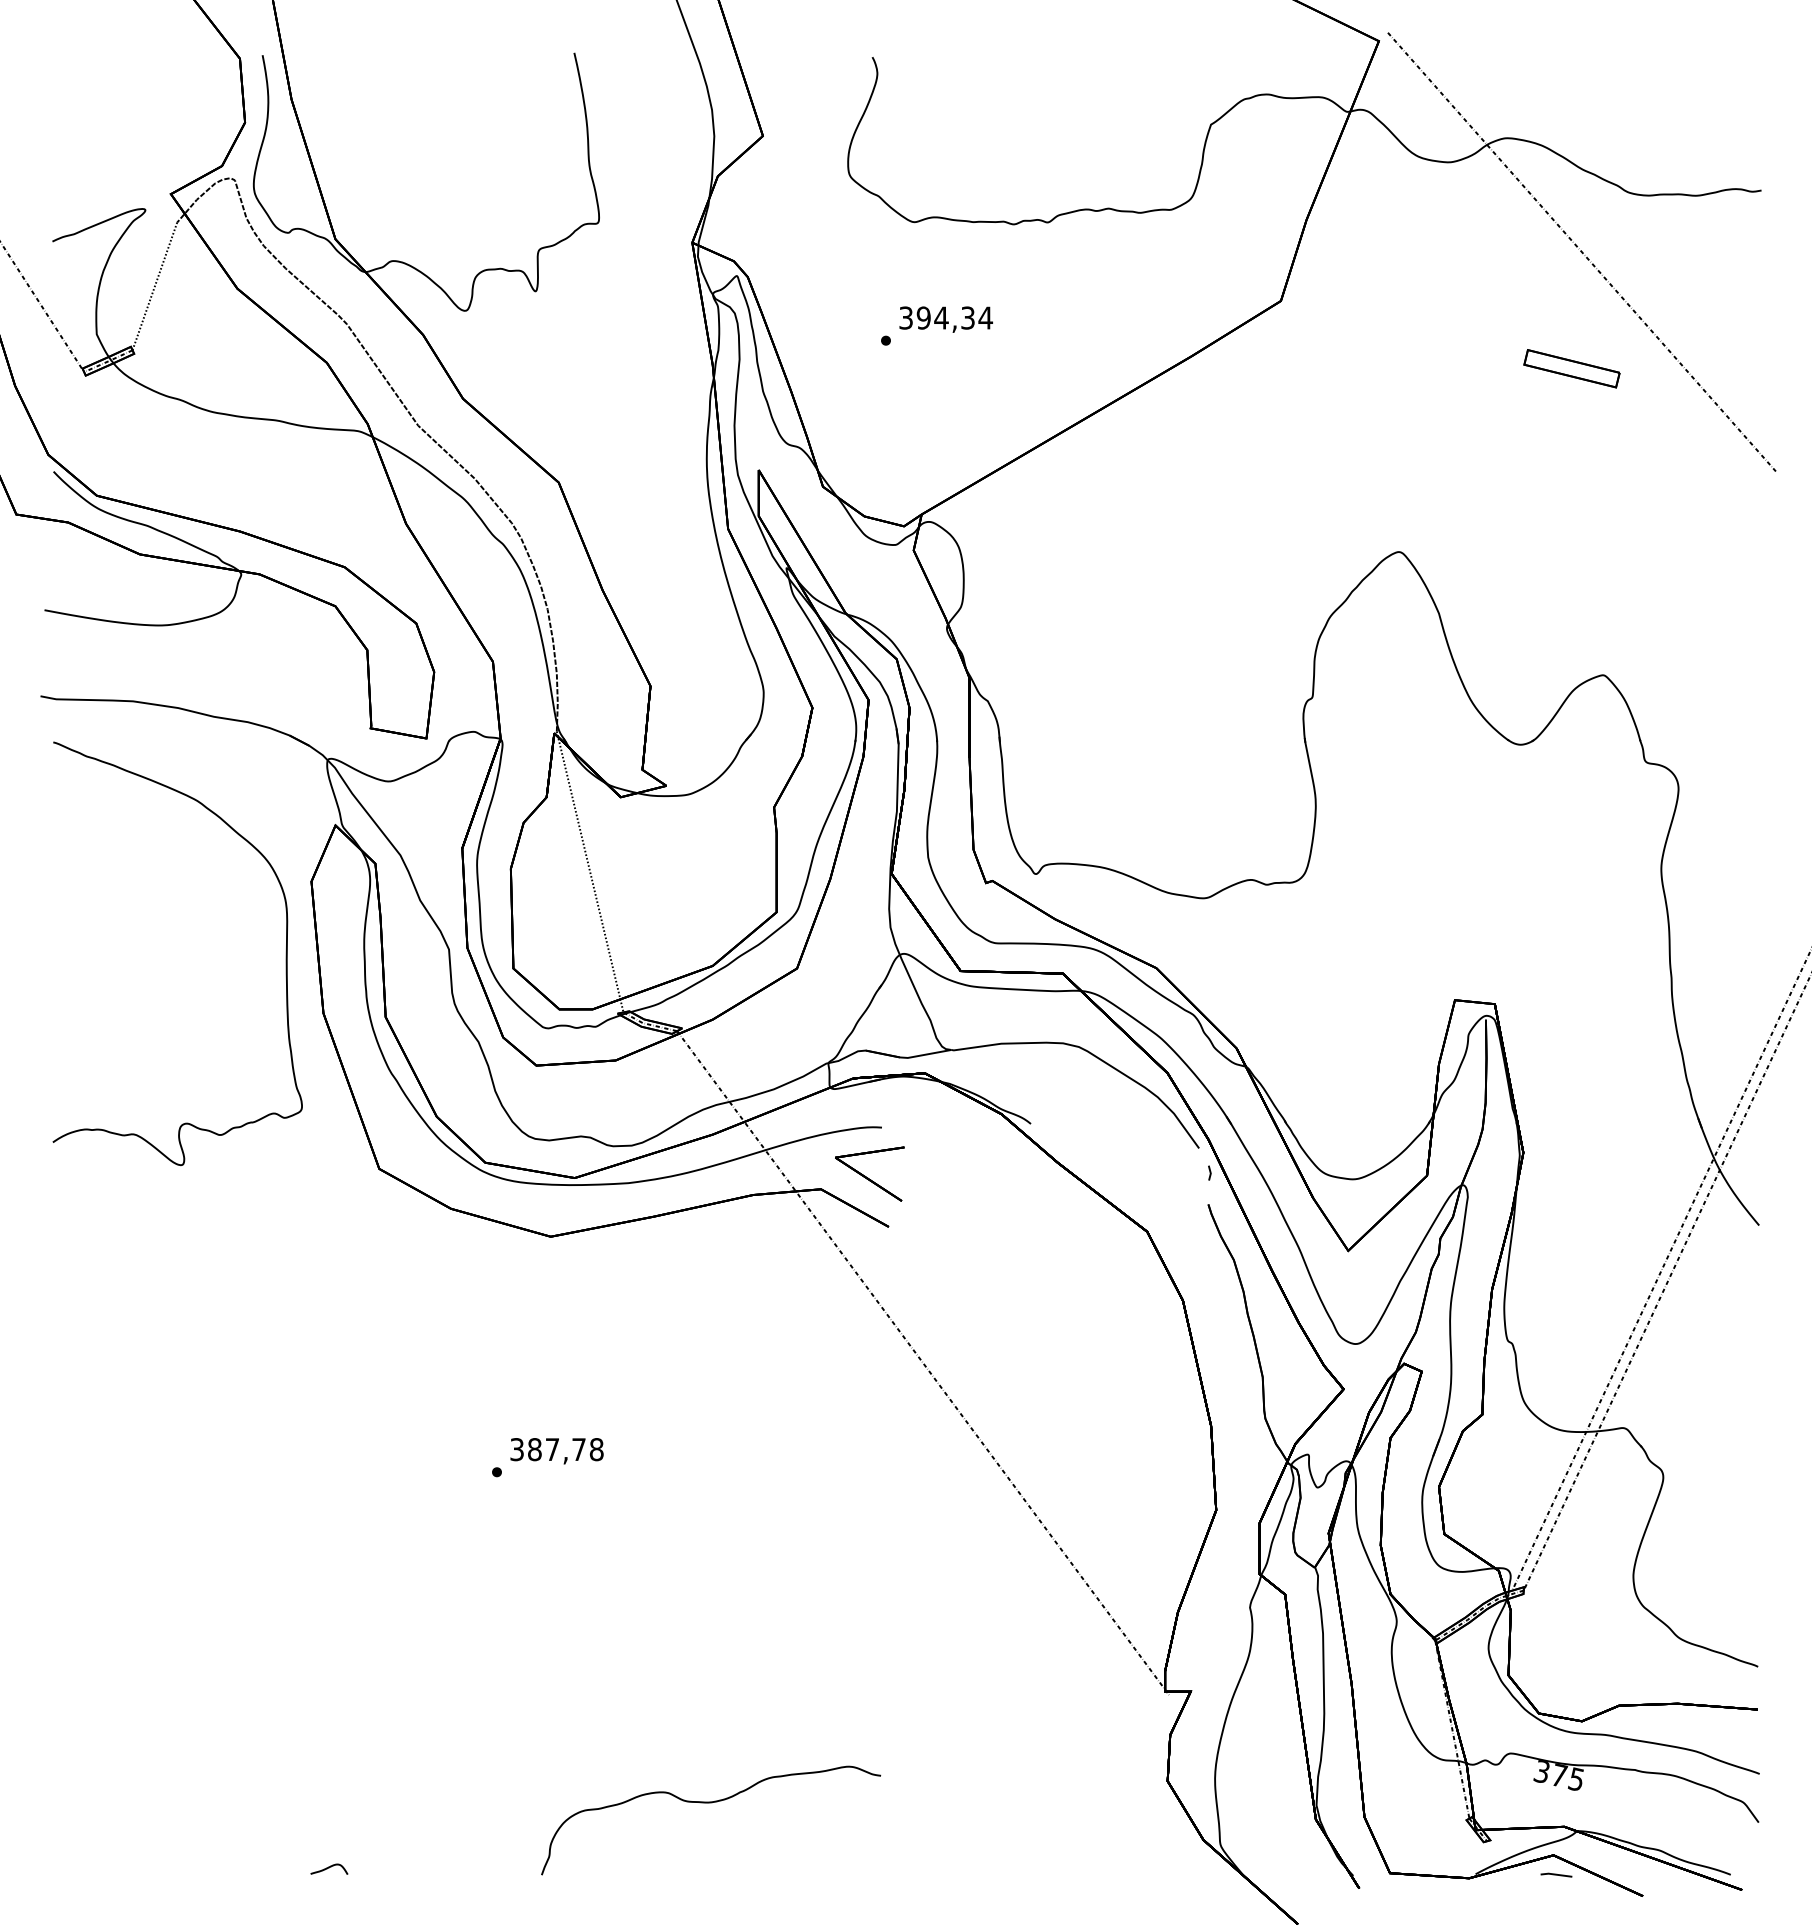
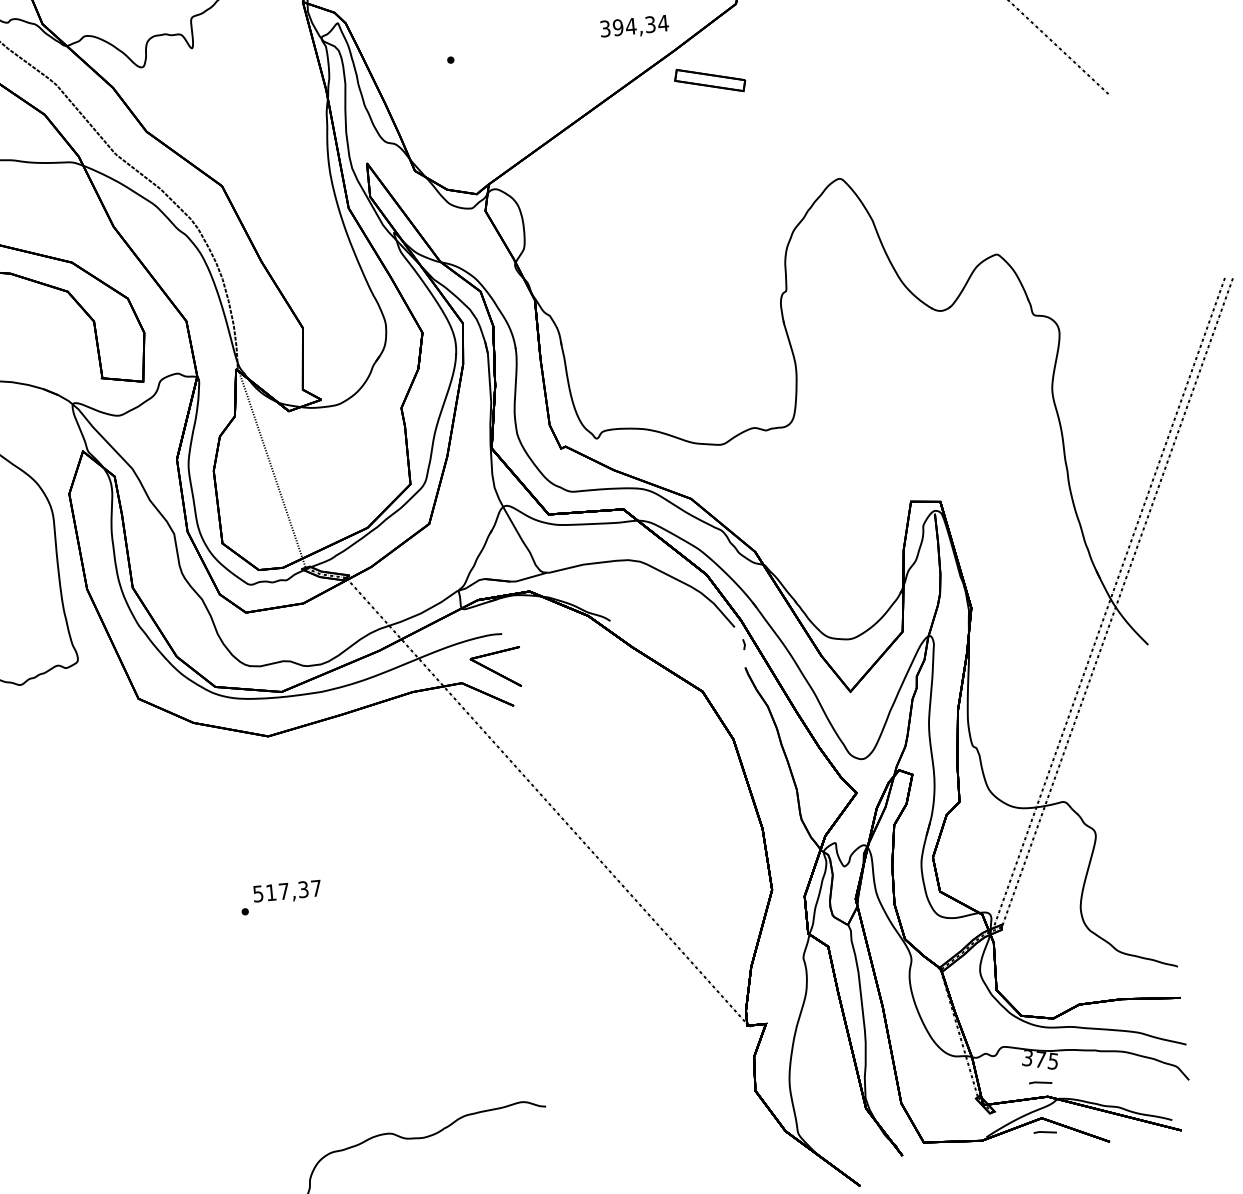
text: (945, 319) -> (634, 27), moved
part: (1571, 368) -> (709, 80), moved
text: (557, 1449) -> (287, 891), 387,78 -> 517,37
line: (1556, 1806) -> (1040, 1082), added

